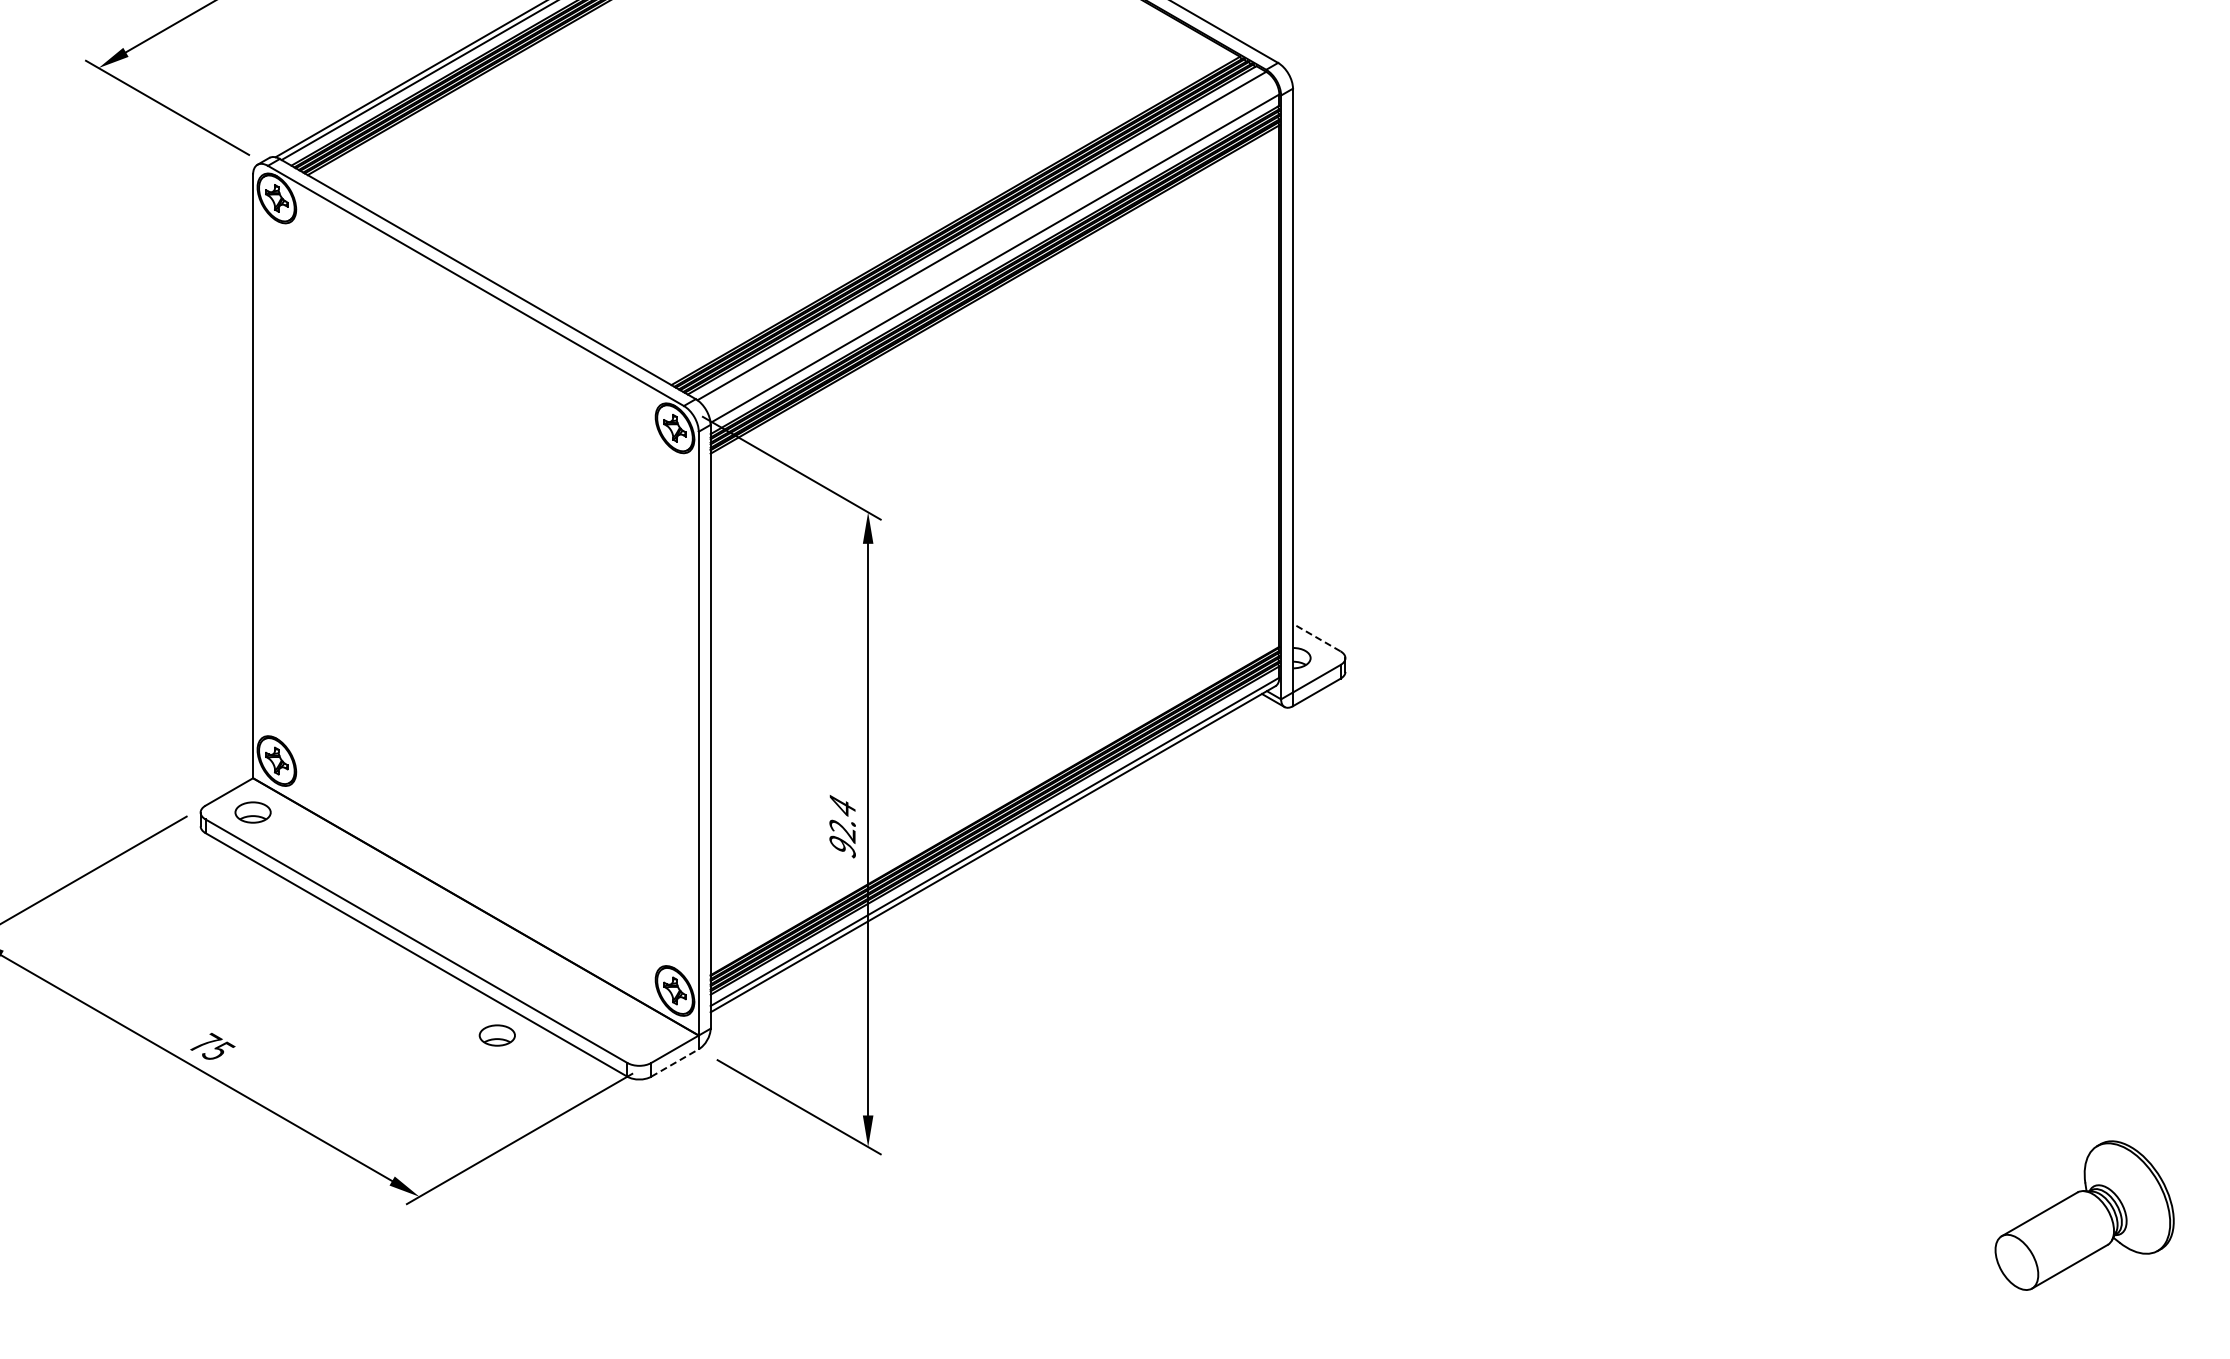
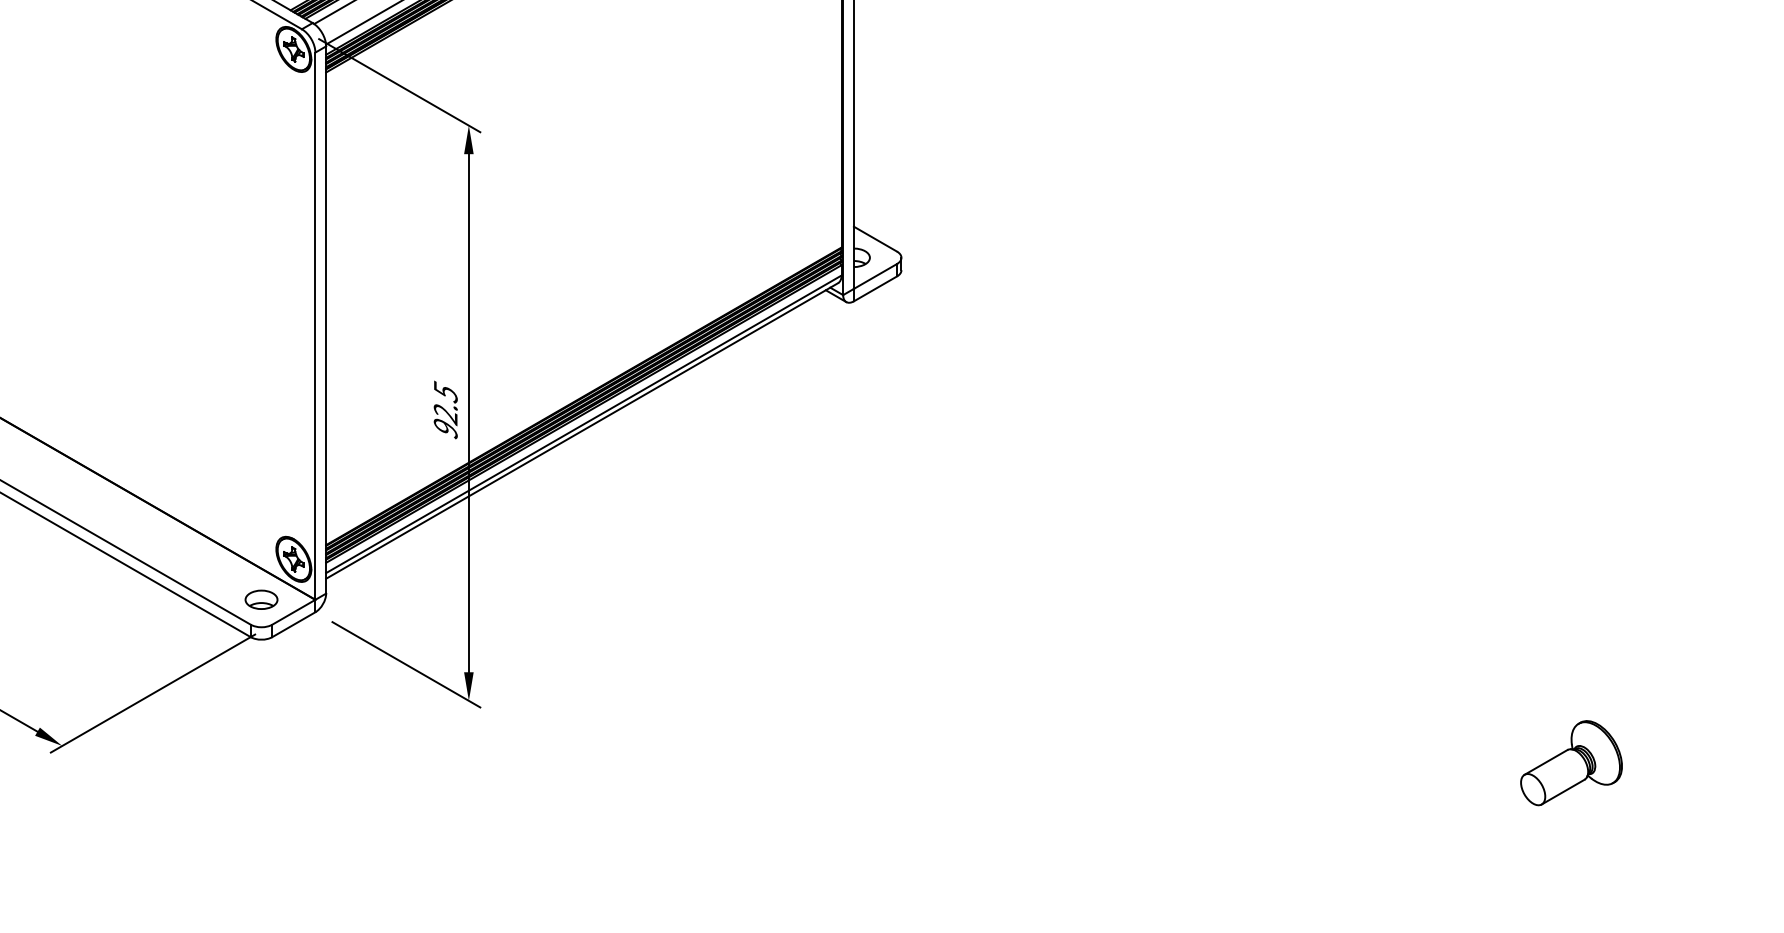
line: (1316, 637) -> (875, 239), dashed -> solid
text: (842, 805) -> (445, 391), 92.4 -> 92.5
part: (496, 1035) -> (260, 599), moved
line: (675, 1062) -> (294, 624), dashed -> solid
part: (2084, 1215) -> (1571, 762), size x0.62

